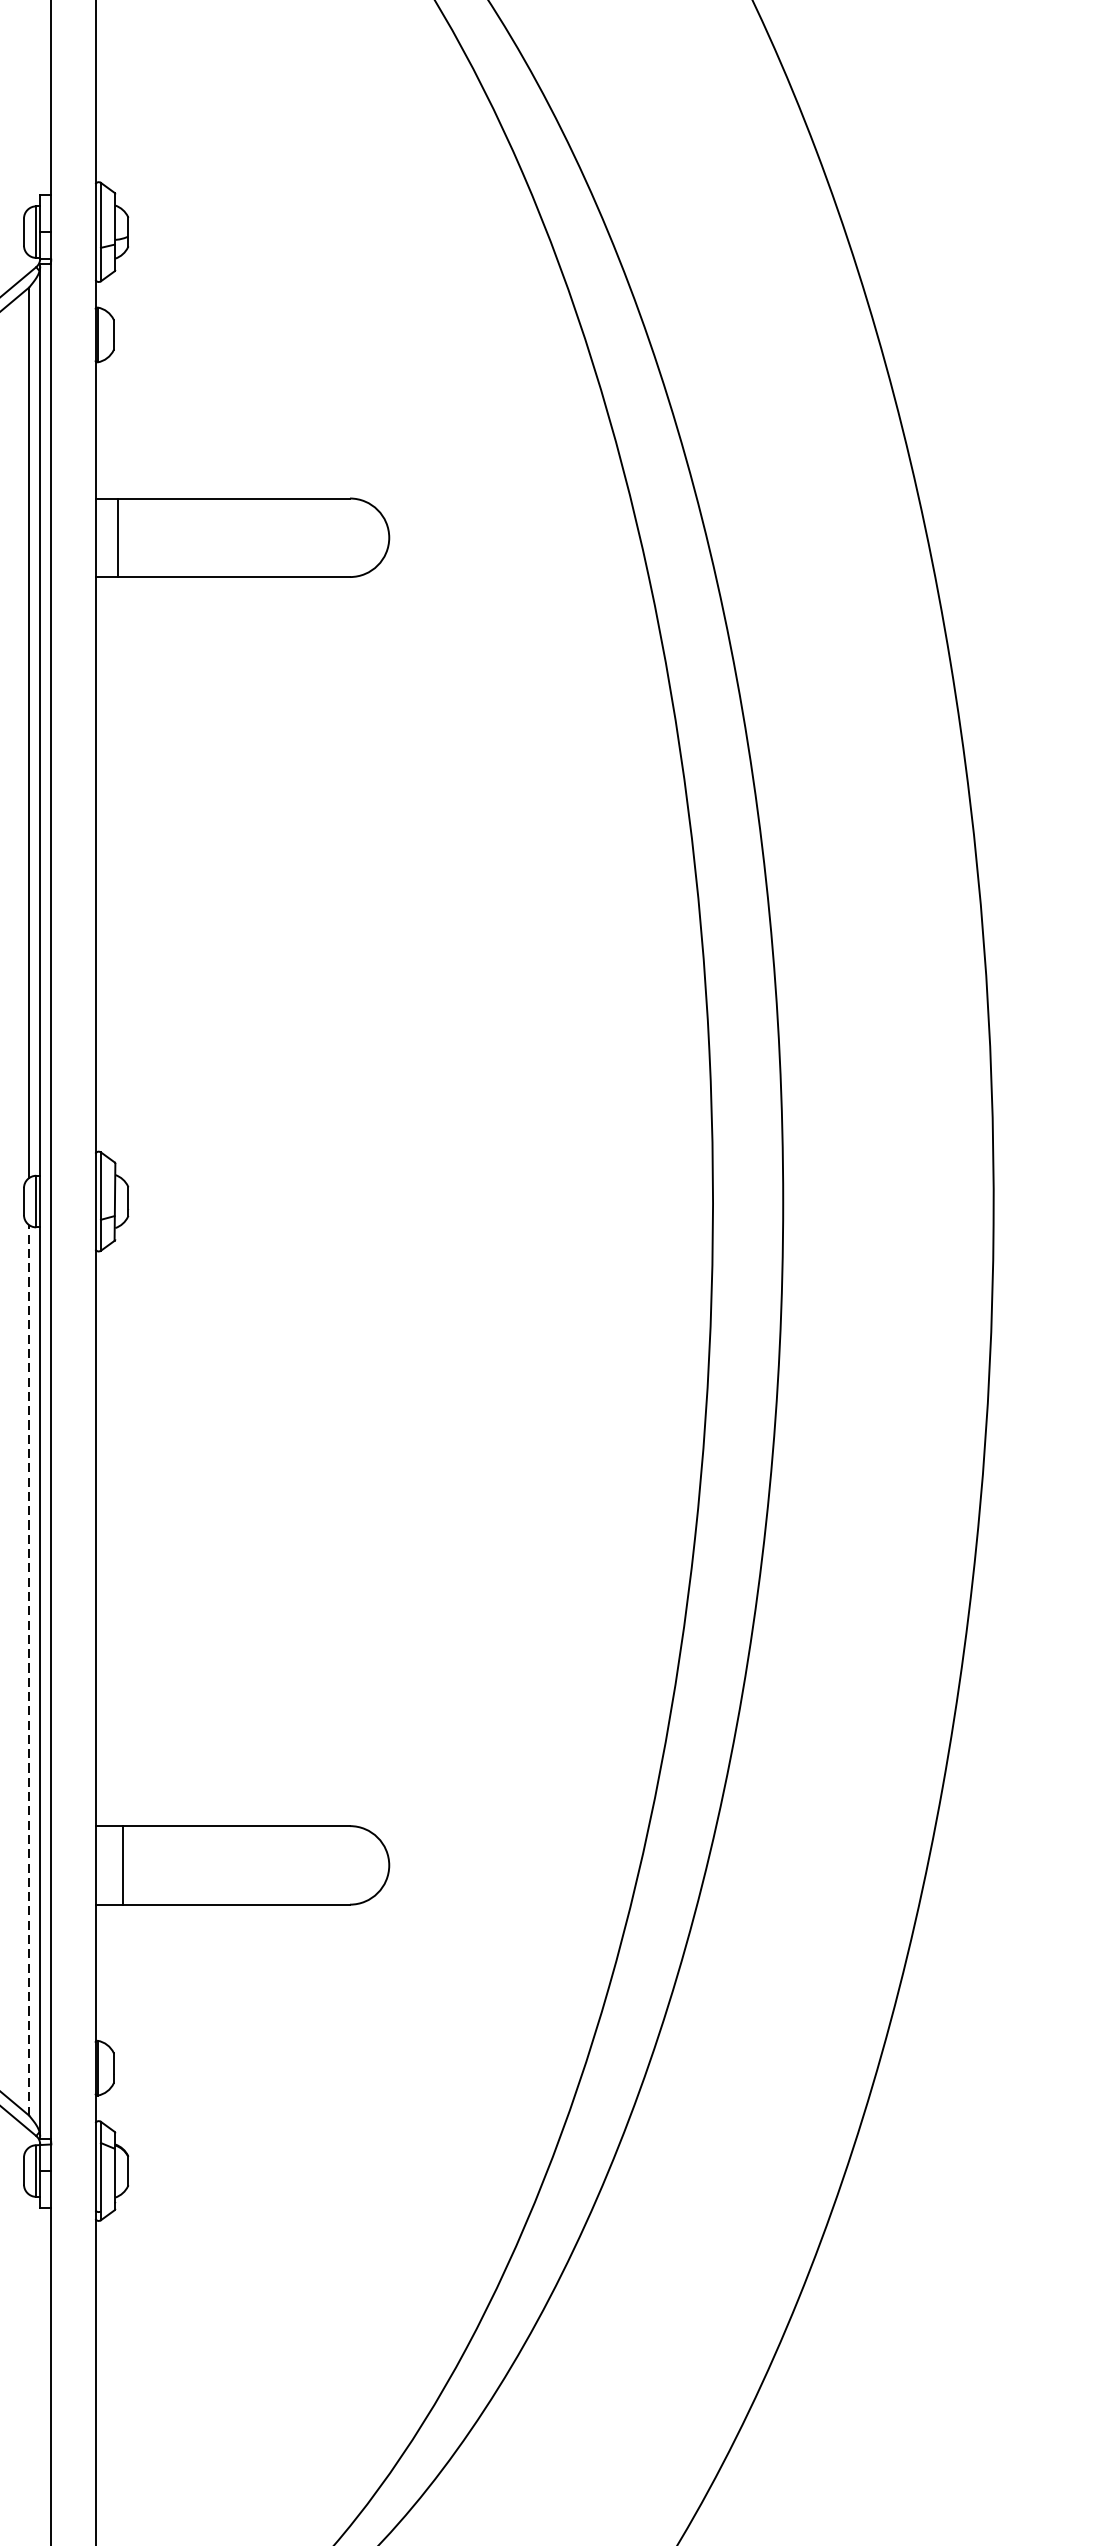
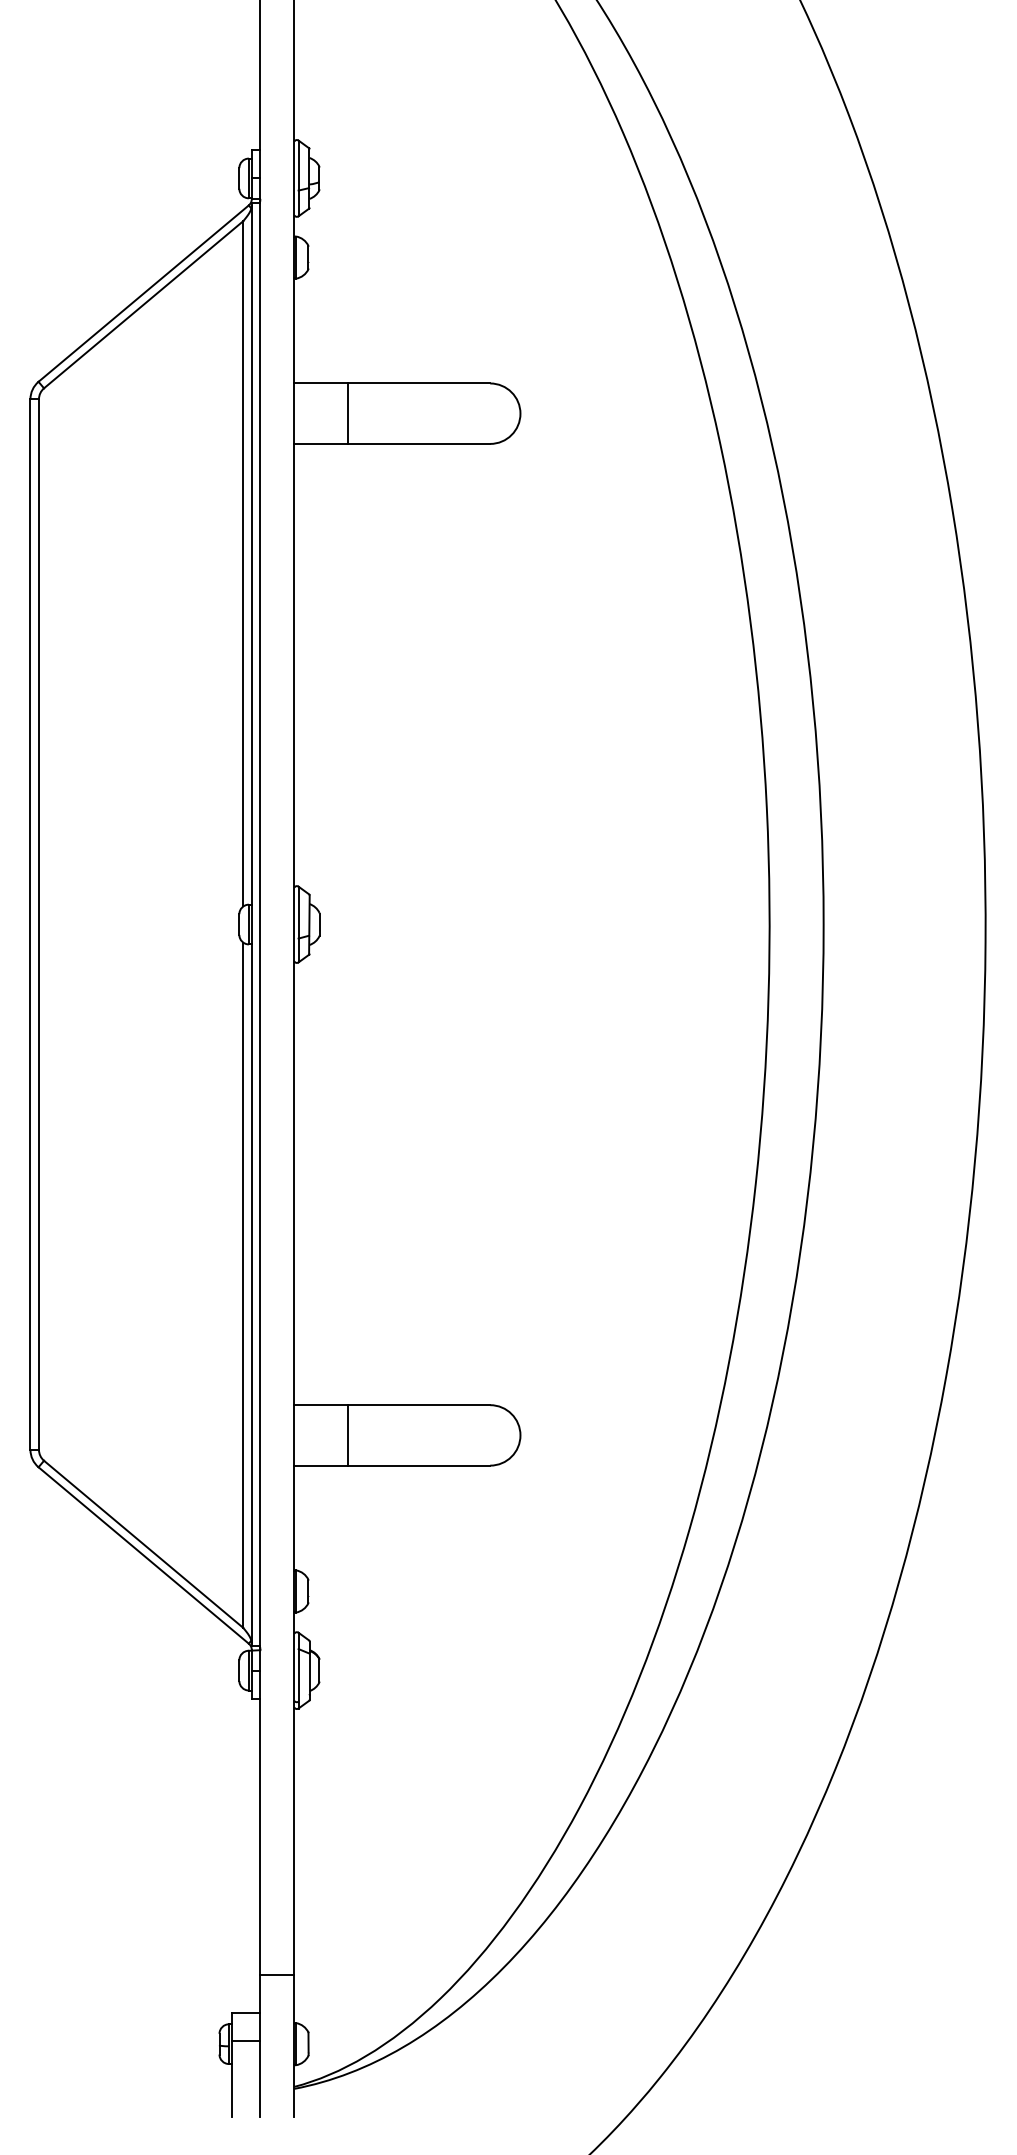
line: (117, 537) -> (348, 413), moved
line: (29, 1670) -> (243, 1285), dashed -> solid
line: (122, 1865) -> (348, 1435), moved

